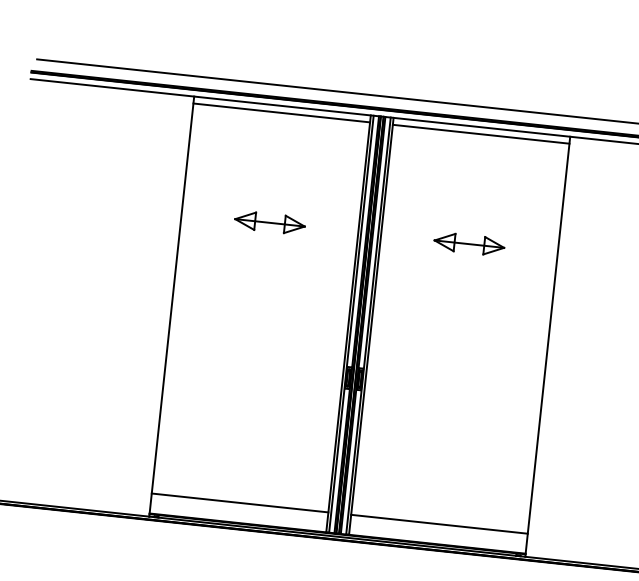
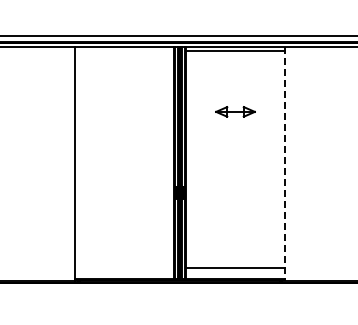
line: (282, 112) -> (124, 50), removed
part: (270, 222) -> (124, 111), removed
line: (547, 347) -> (284, 164), solid -> dashed
line: (240, 503) -> (124, 268), removed

